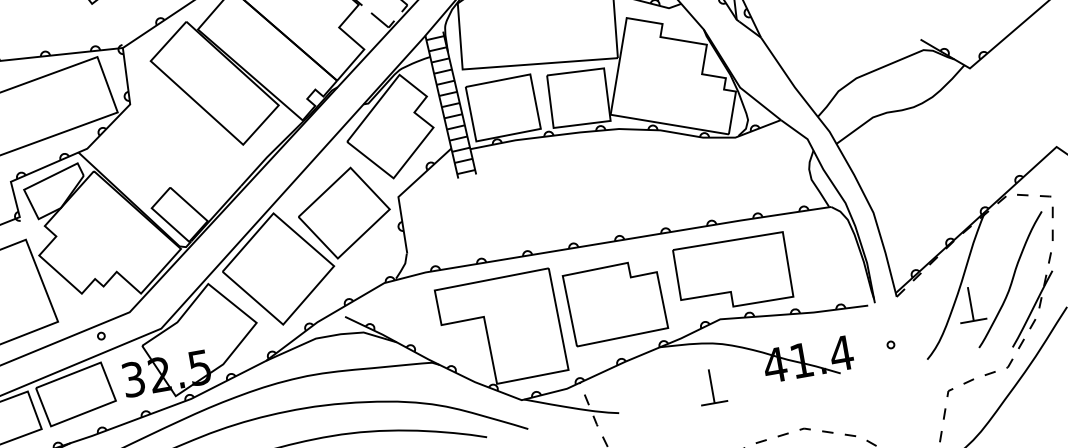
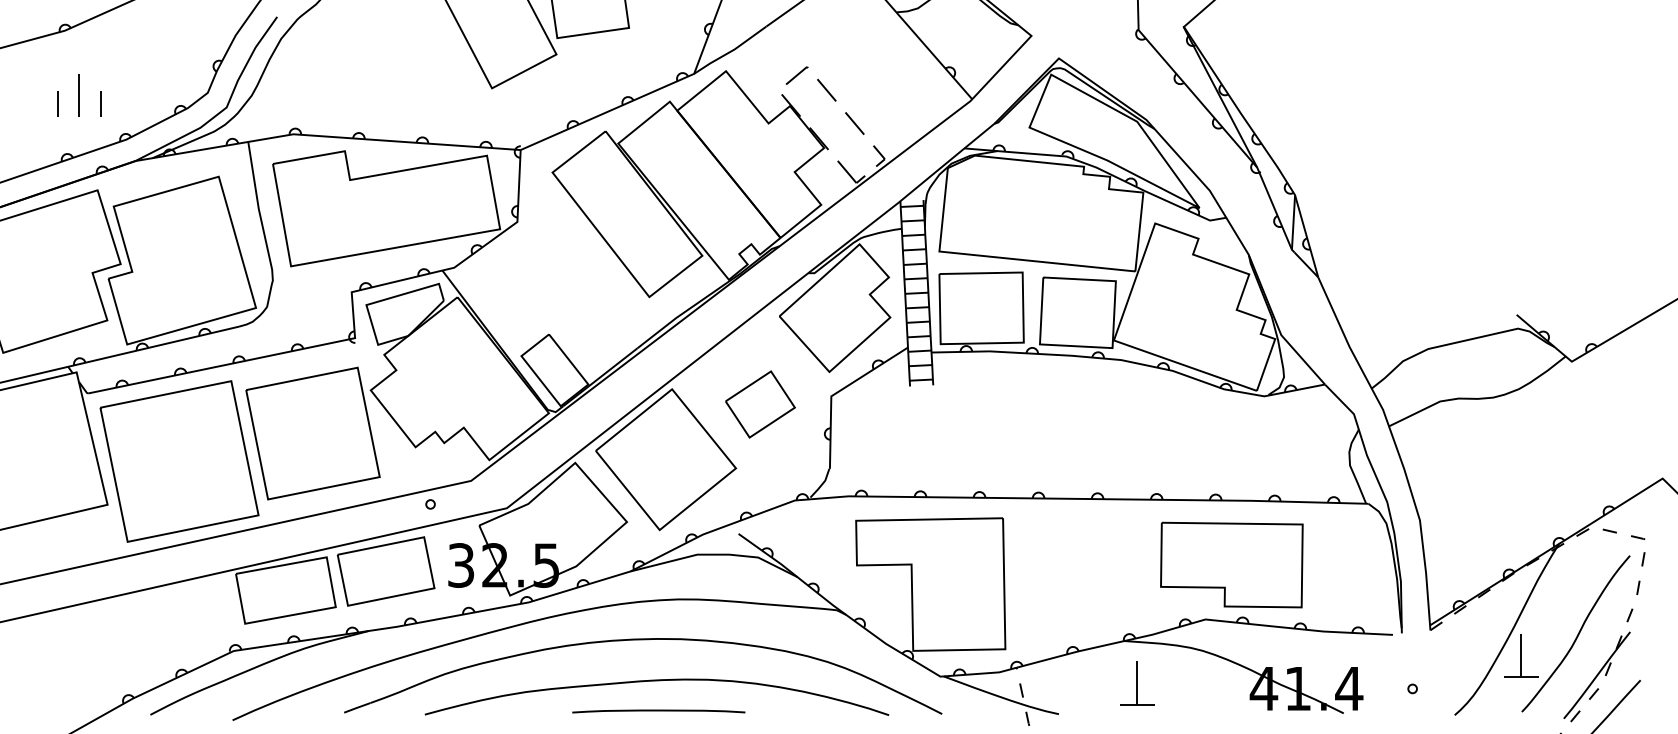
part: (344, 213) -> (760, 404), size x0.6
part: (615, 301) -> (1078, 574), removed
part: (712, 386) -> (1137, 683), moved

